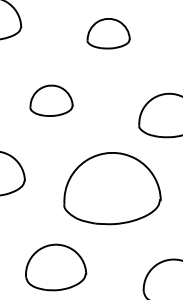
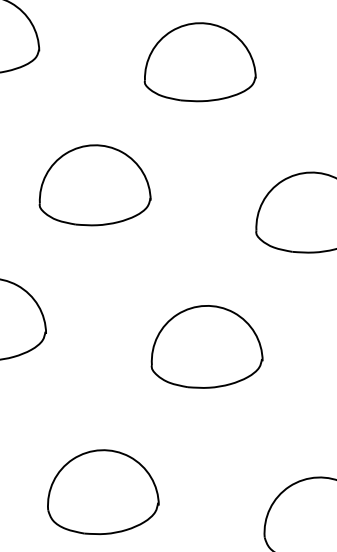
part: (108, 33) -> (199, 61), size x1.43
part: (51, 100) -> (94, 184), size x1.43
part: (112, 188) -> (207, 346), size x0.62

